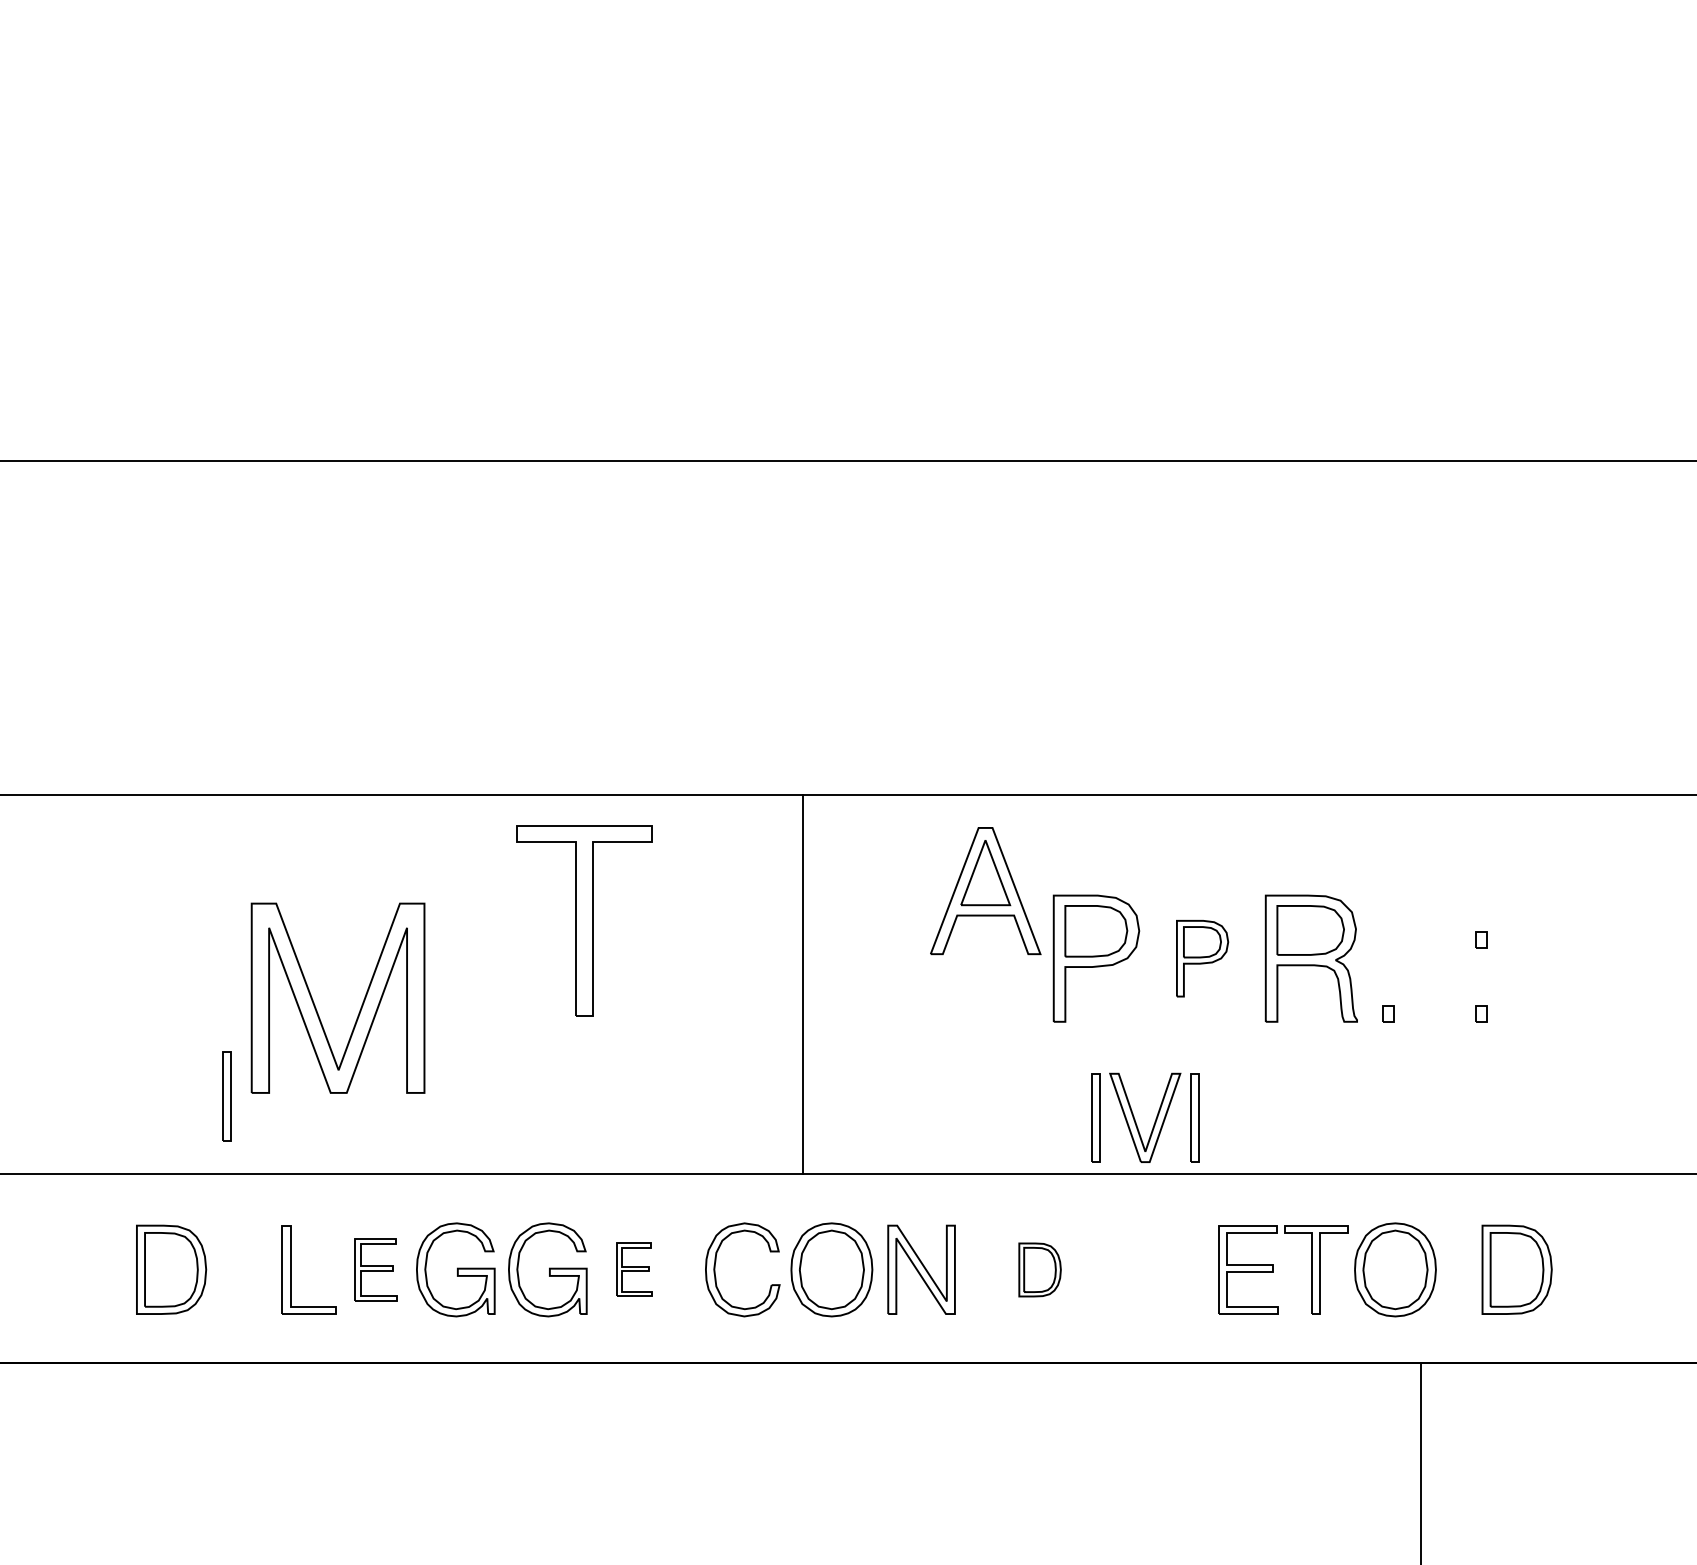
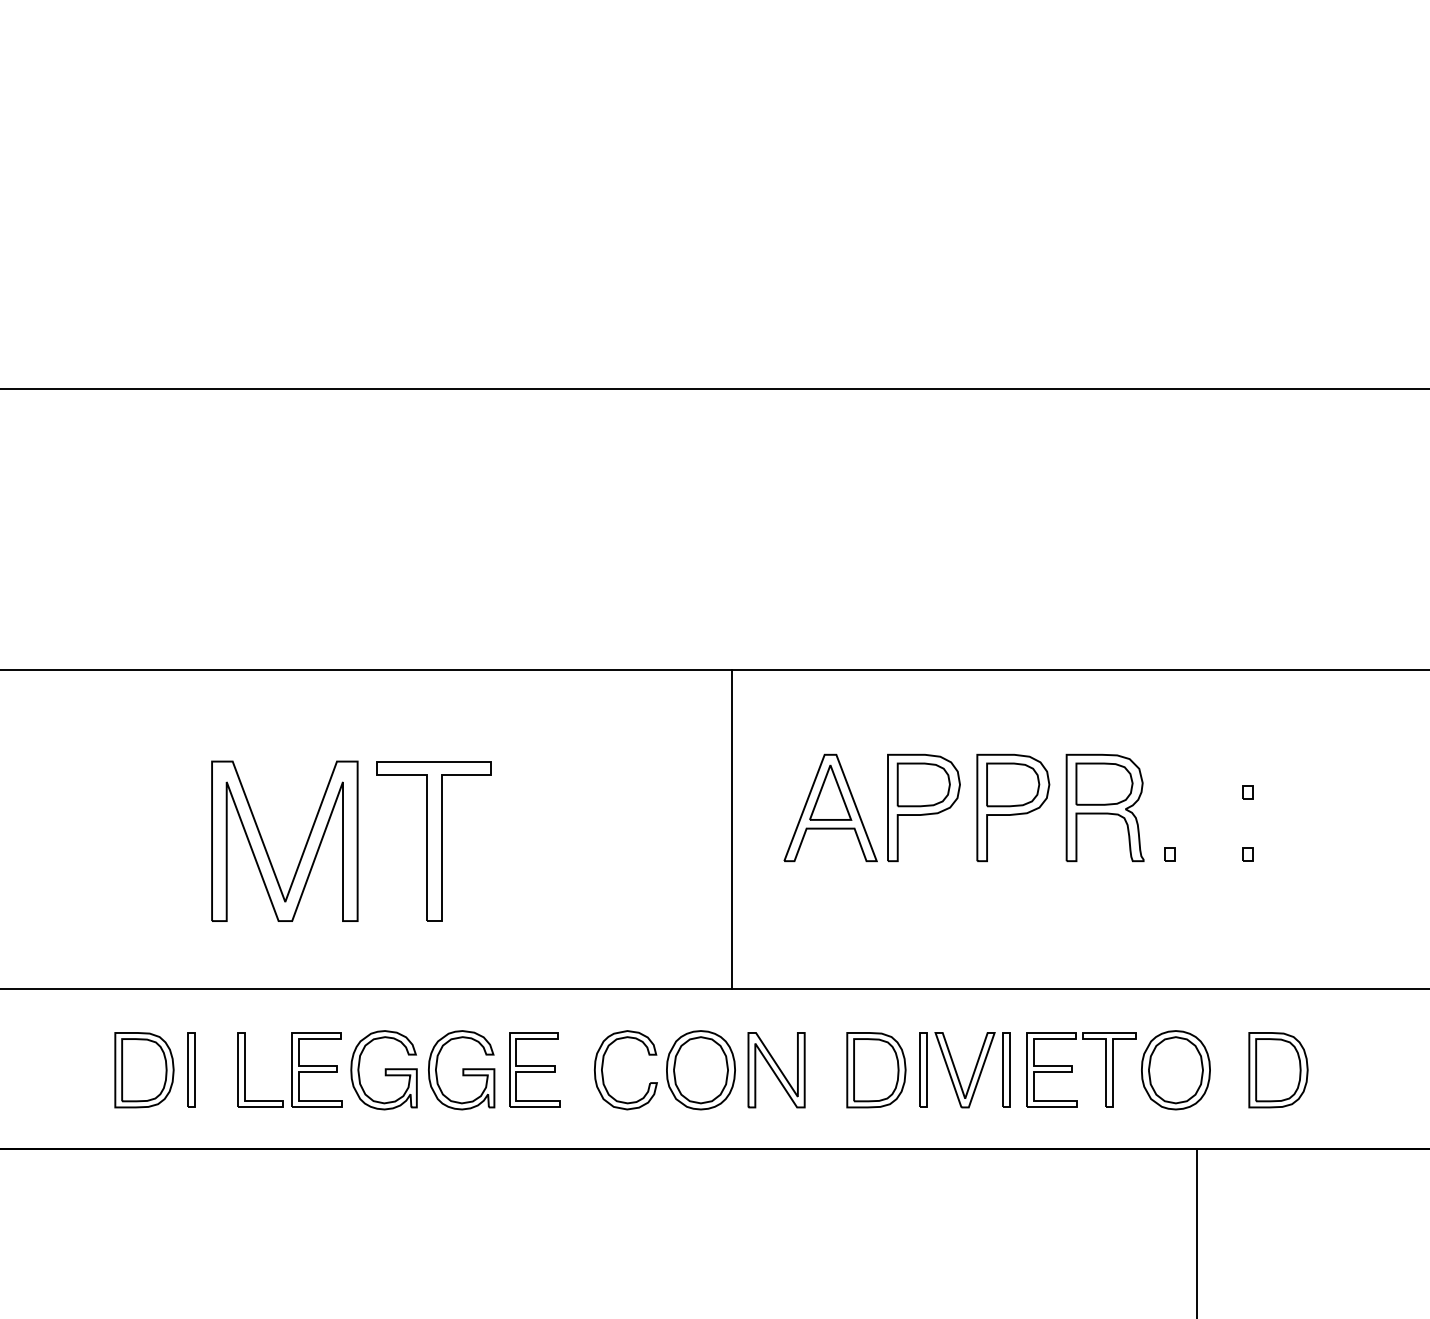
part: (985, 890) -> (830, 807), moved
part: (583, 921) -> (433, 841), moved
part: (1202, 958) -> (1013, 807), size x1.67
line: (802, 984) -> (731, 829), moved
part: (227, 1095) -> (191, 1069), moved
part: (1136, 1120) -> (957, 1072), moved
part: (375, 1269) -> (316, 1069), size x1.43
part: (634, 1269) -> (534, 1069), size x1.67
part: (1040, 1270) -> (876, 1070), size x1.67

